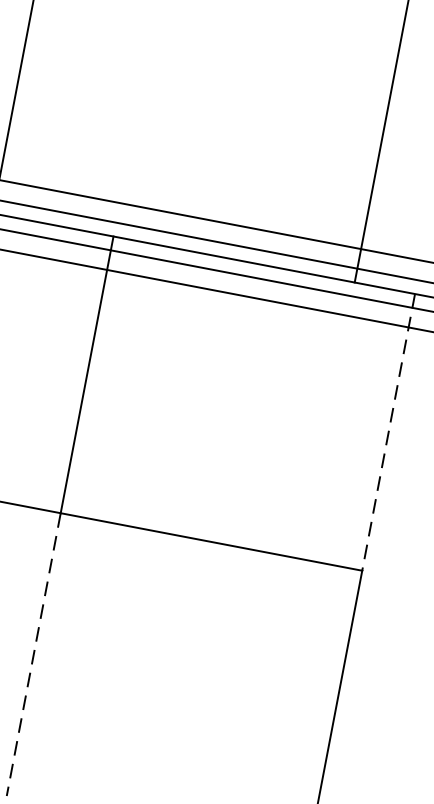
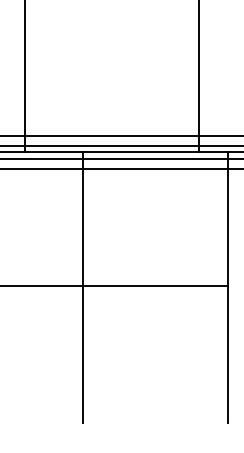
line: (388, 432) -> (228, 219), dashed -> solid
line: (33, 654) -> (82, 354), dashed -> solid

